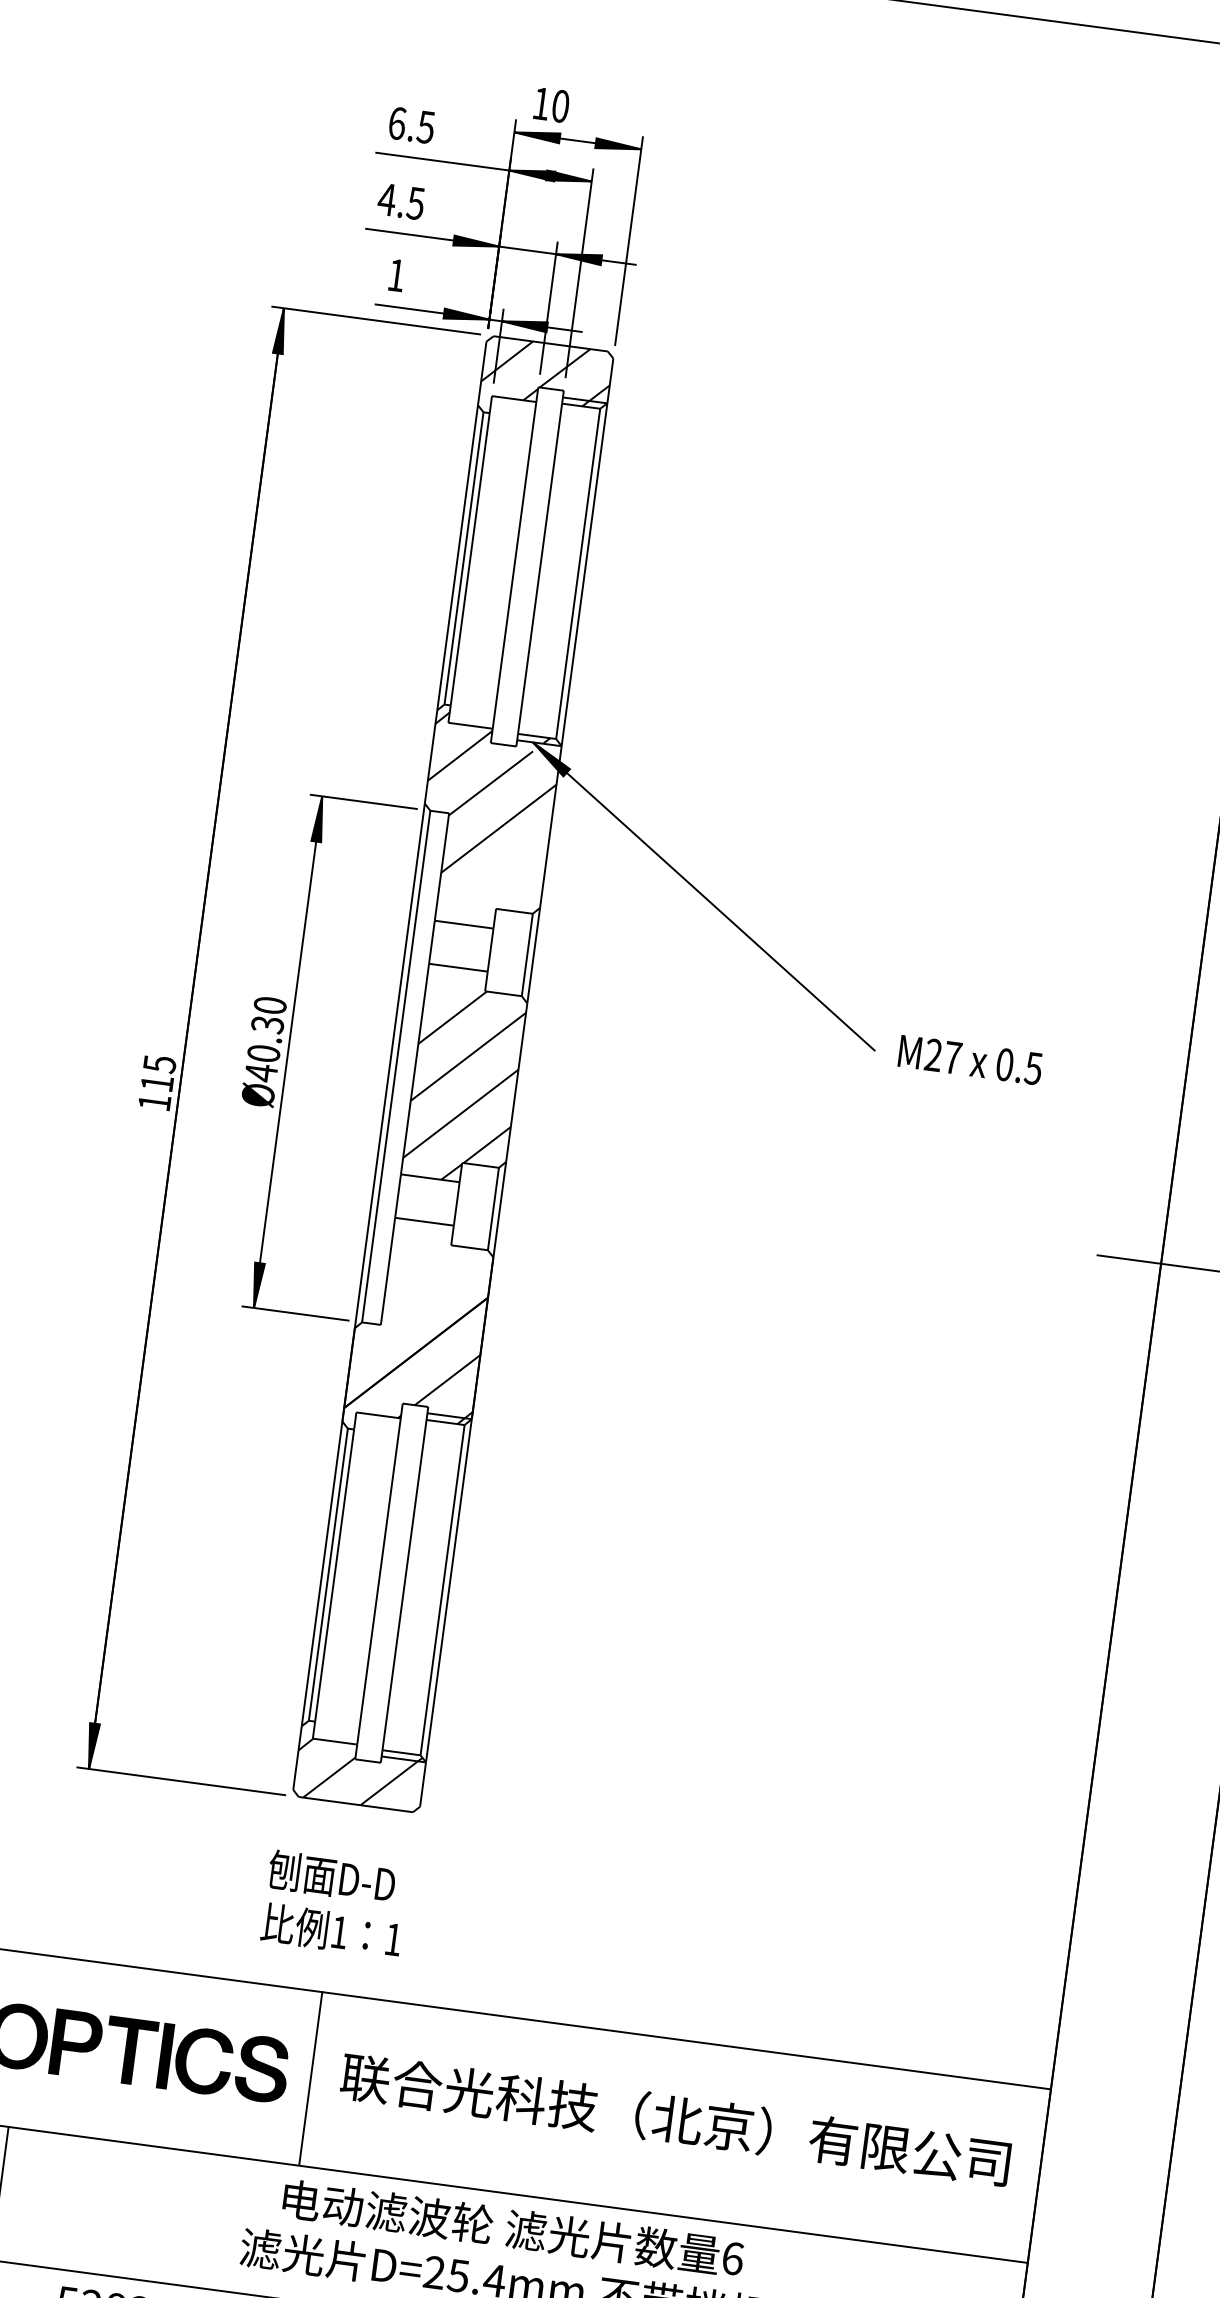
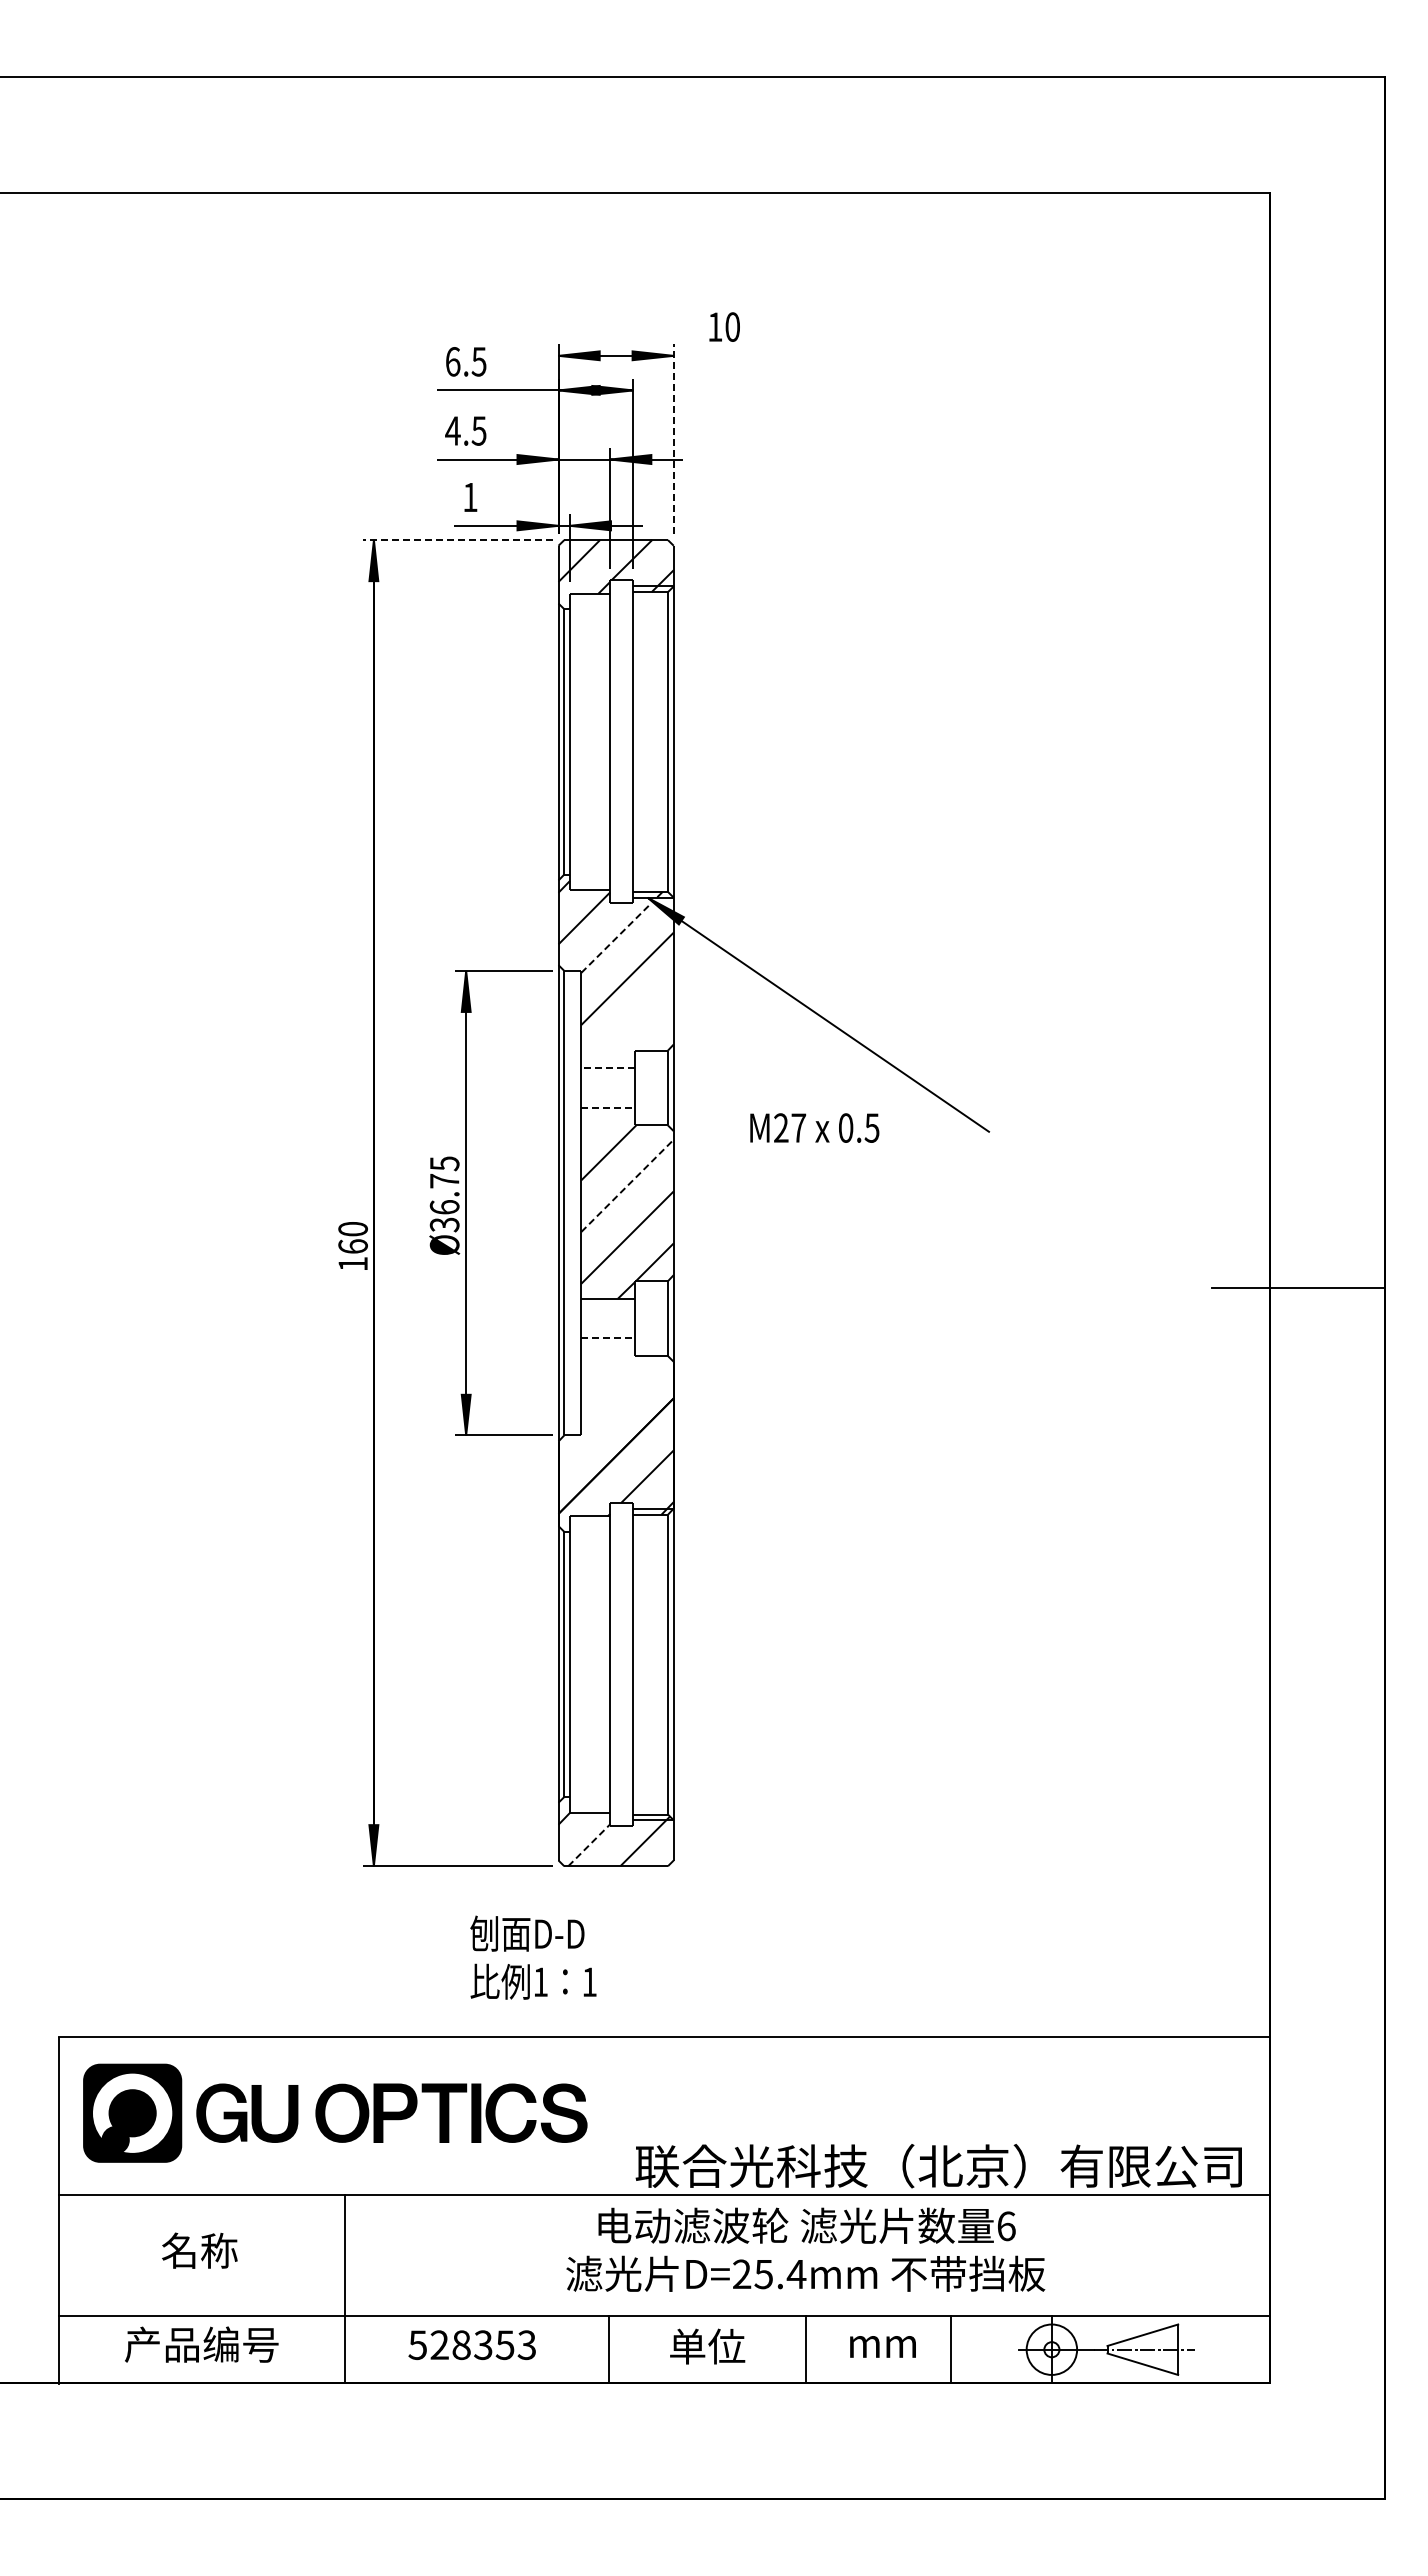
text: (551, 104) -> (724, 326), moved
line: (628, 240) -> (673, 438), solid -> dashed
line: (375, 320) -> (457, 540), solid -> dashed
line: (491, 783) -> (615, 939), solid -> dashed
line: (464, 924) -> (608, 1068), solid -> dashed
line: (458, 967) -> (608, 1107), solid -> dashed
text: (265, 1039) -> (444, 1194), Ø40.30 -> Ø36.75
line: (468, 1056) -> (627, 1185), solid -> dashed
text: (970, 1059) -> (814, 1127), moved
text: (157, 1073) -> (352, 1237), 115 -> 160
line: (425, 1222) -> (608, 1338), solid -> dashed
line: (329, 1777) -> (589, 1845), solid -> dashed
text: (335, 1904) -> (533, 1957), moved
line: (310, 2078) -> (608, 2115), removed
text: (675, 2119) -> (938, 2166), moved

